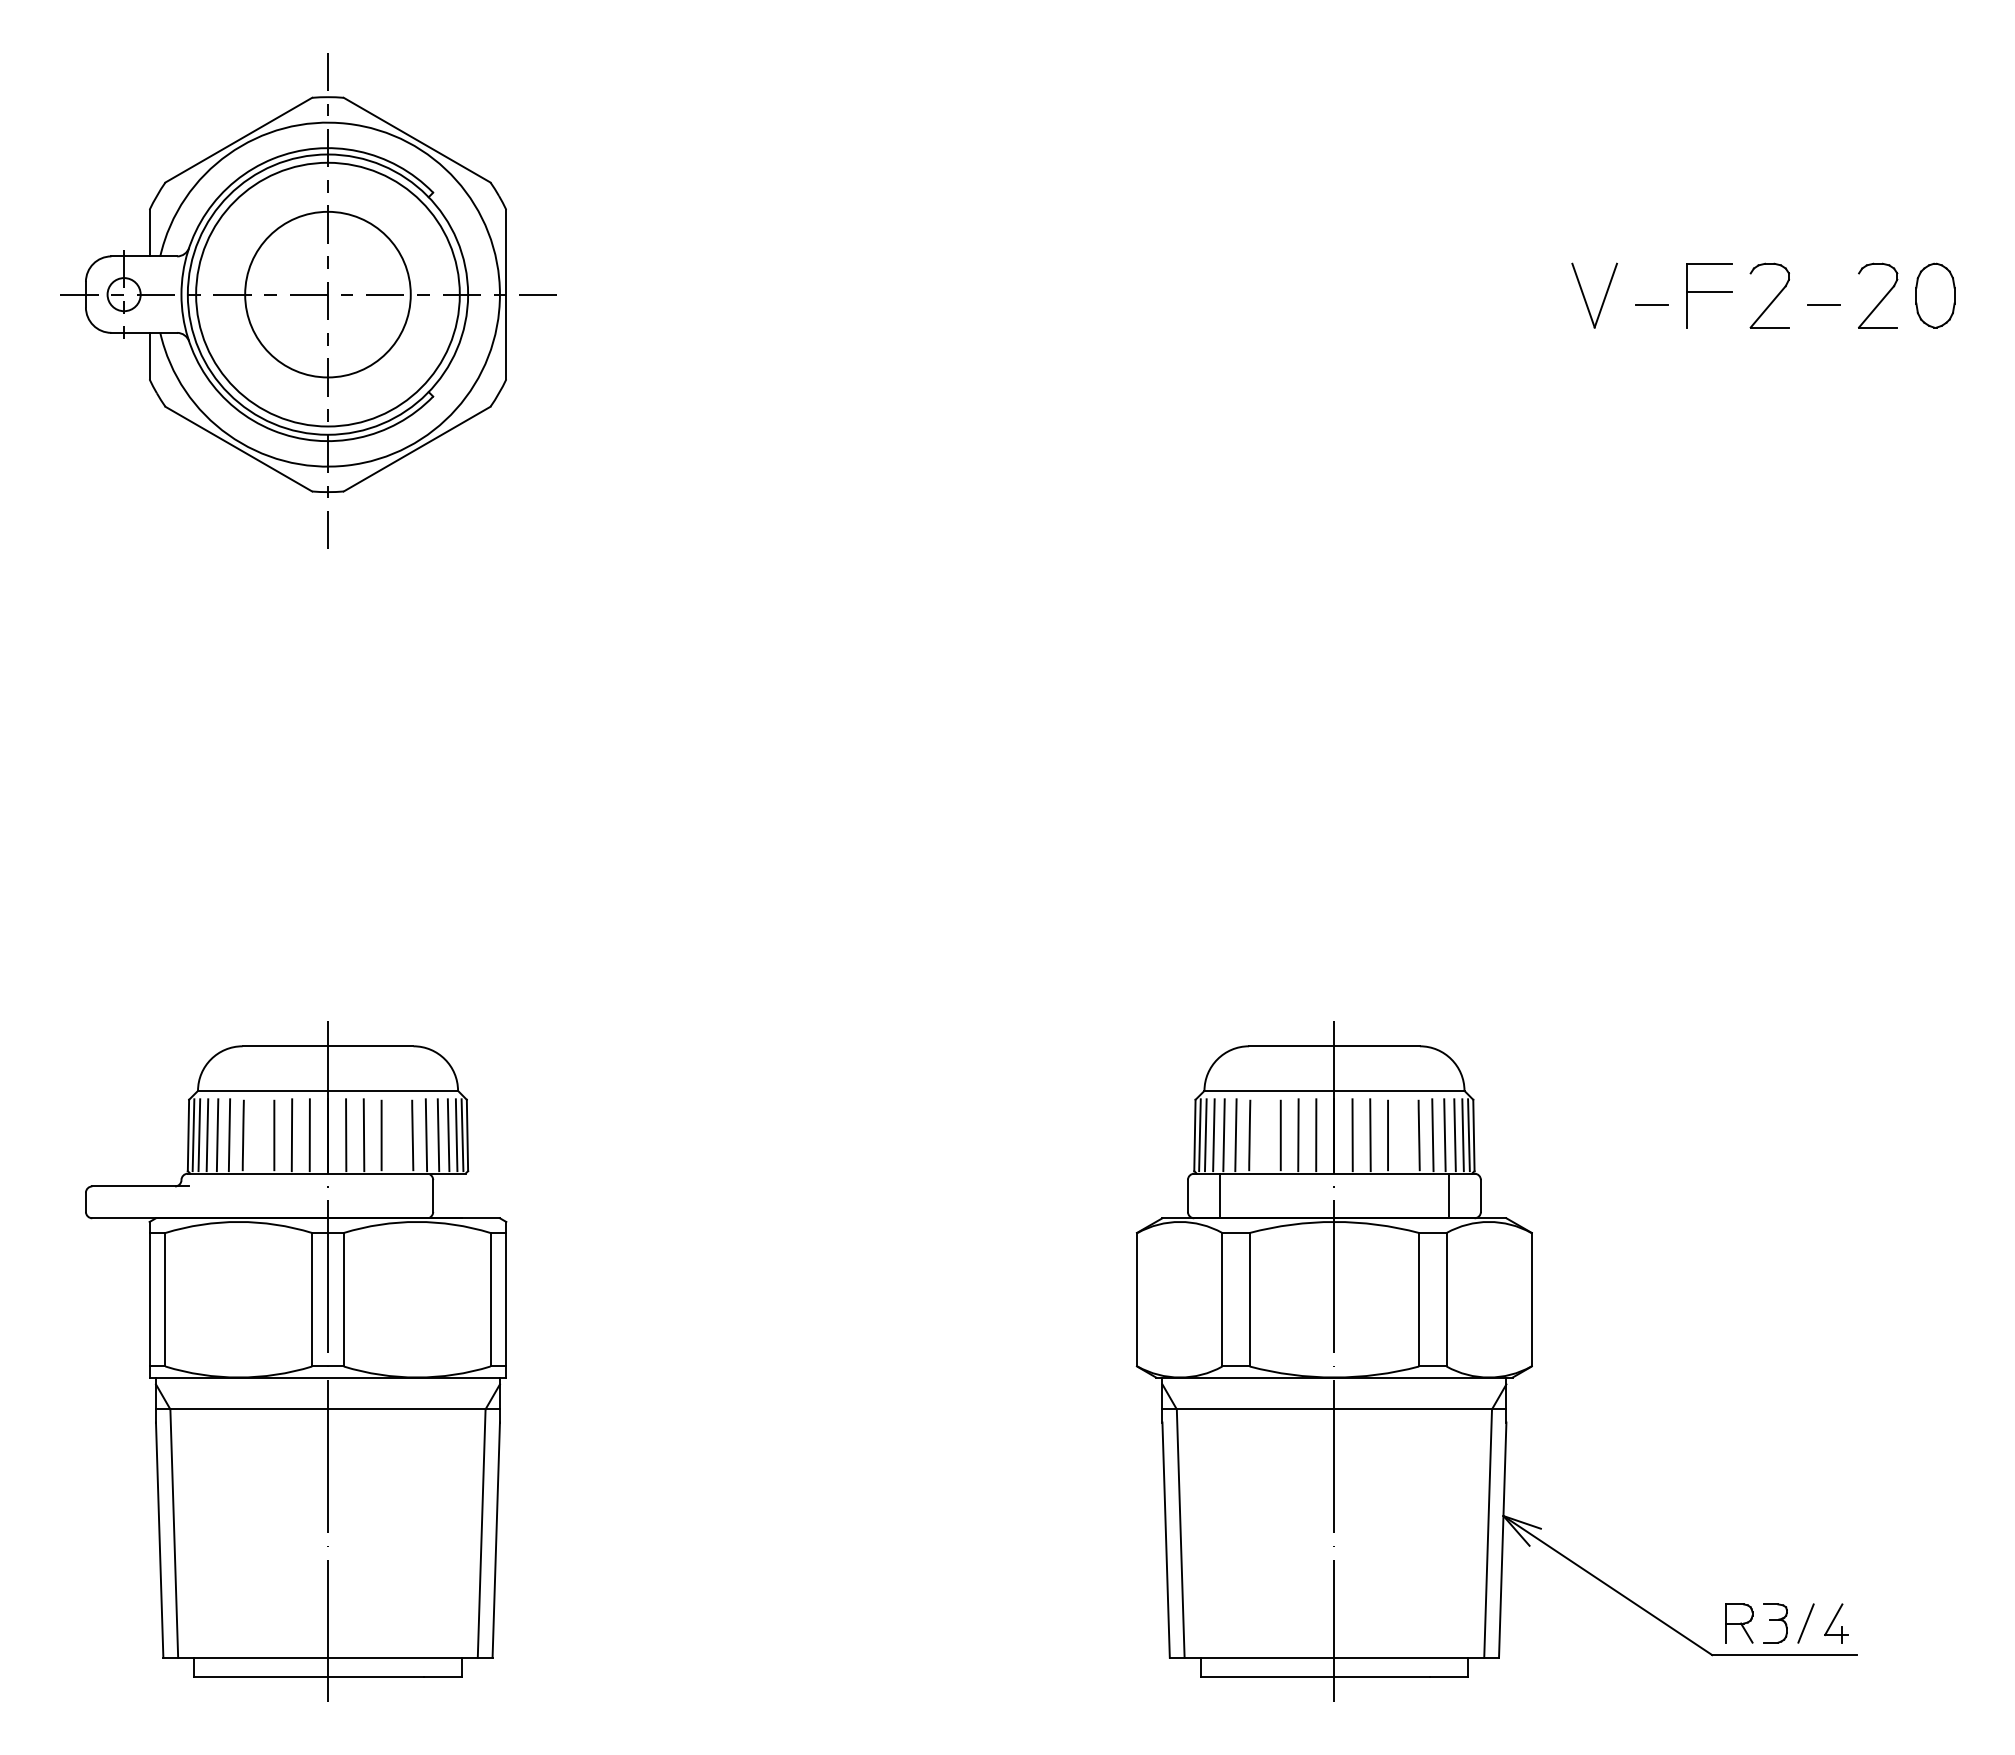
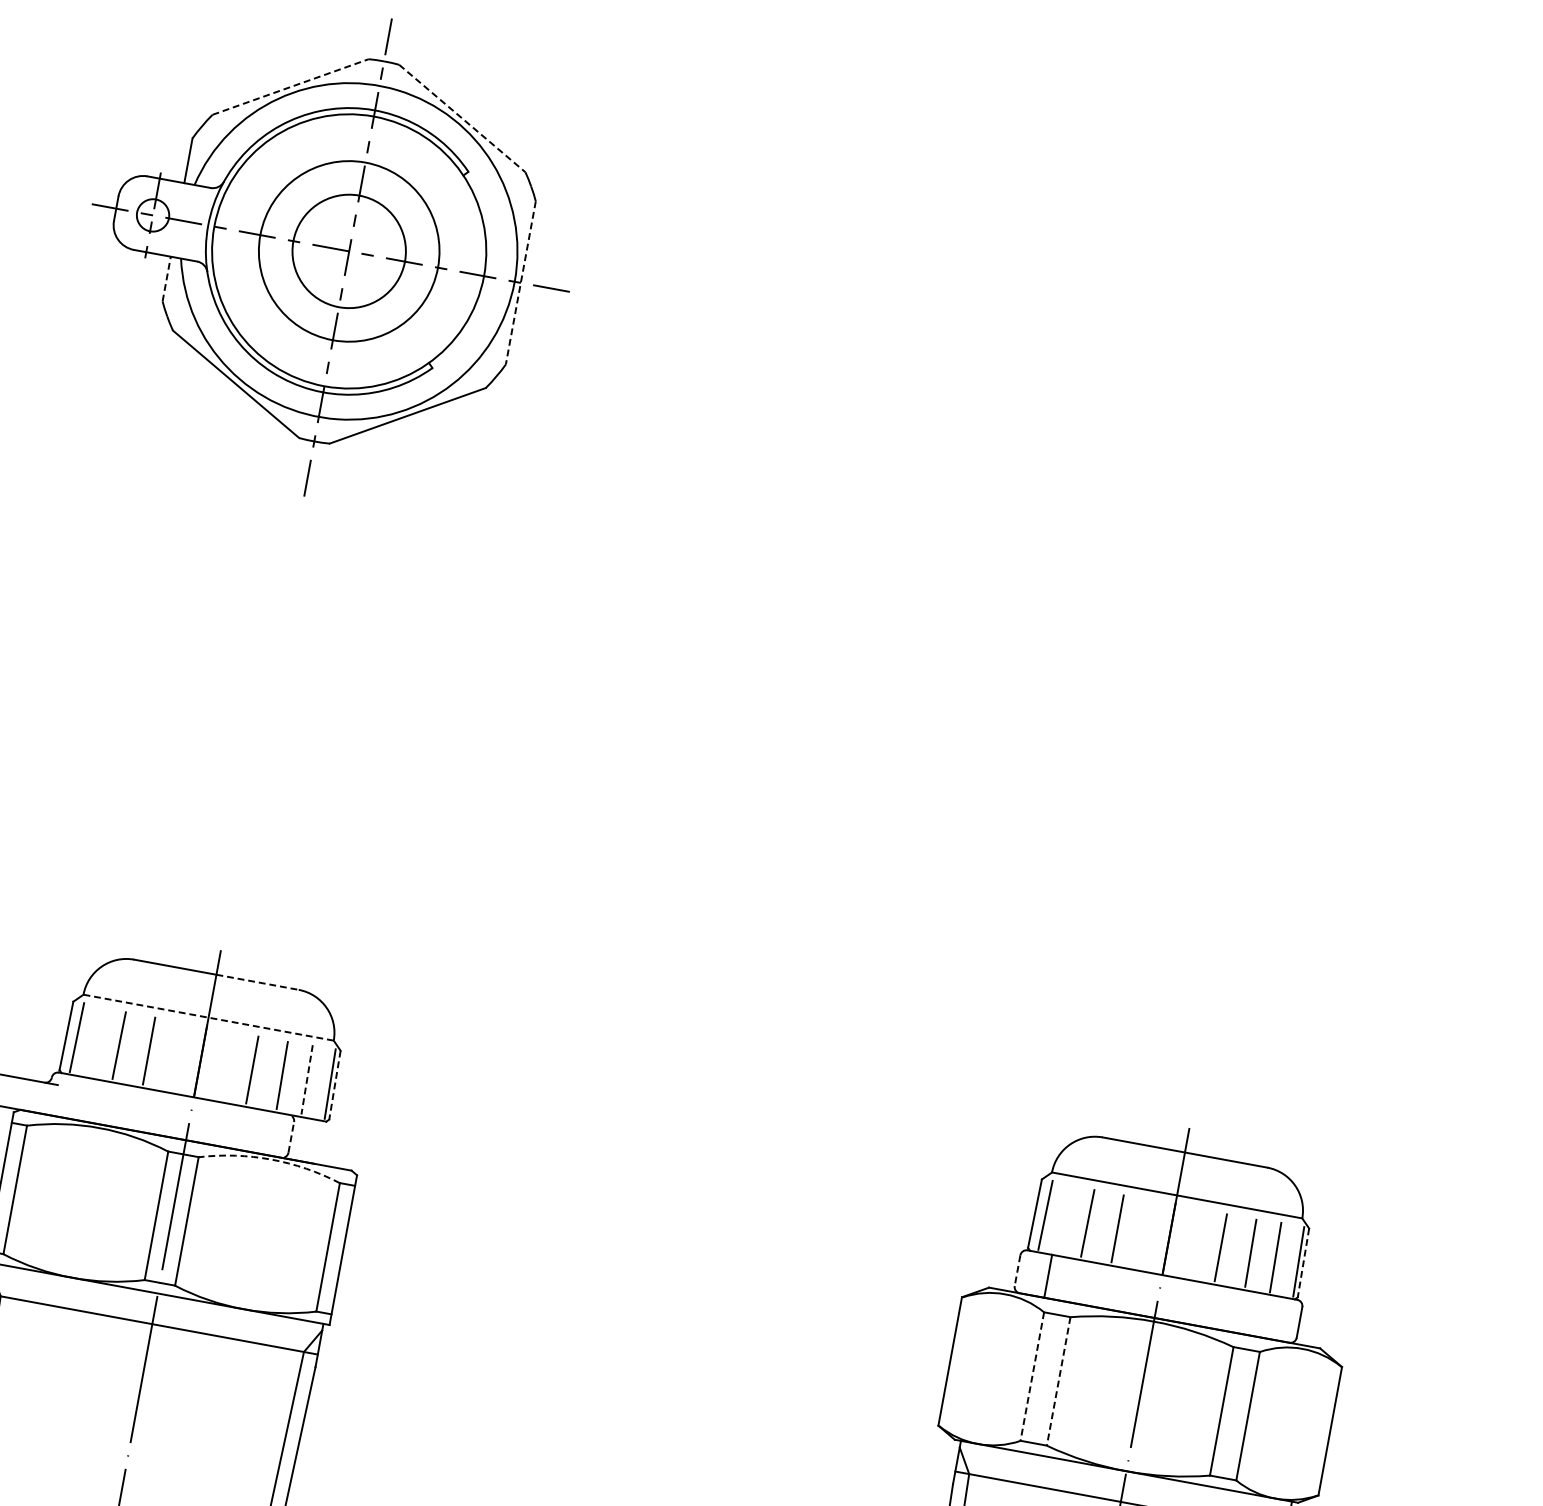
line: (238, 140) -> (290, 87), solid -> dashed
line: (417, 140) -> (462, 118), solid -> dashed
circle: (327, 294) -> (348, 251), size x0.7
circle: (327, 294) -> (348, 251), size x0.7
line: (506, 294) -> (521, 282), solid -> dashed
line: (149, 355) -> (166, 278), solid -> dashed
line: (370, 1046) -> (257, 982), solid -> dashed
line: (328, 1090) -> (209, 1017), solid -> dashed
line: (193, 1135) -> (71, 1036), removed
line: (207, 1135) -> (84, 1039), removed
line: (217, 1135) -> (94, 1041), removed
line: (229, 1135) -> (105, 1043), removed
line: (291, 1135) -> (165, 1054), removed
line: (309, 1135) -> (182, 1057), removed
line: (346, 1135) -> (218, 1063), removed
line: (363, 1135) -> (234, 1066), removed
line: (426, 1135) -> (295, 1078), removed
line: (438, 1135) -> (307, 1080), solid -> dashed
line: (448, 1135) -> (316, 1081), removed
line: (456, 1135) -> (324, 1083), removed
line: (467, 1135) -> (334, 1085), solid -> dashed
line: (1199, 1135) -> (1039, 1214), removed
line: (1213, 1135) -> (1052, 1217), removed
line: (1223, 1135) -> (1062, 1218), removed
line: (1235, 1135) -> (1074, 1220), removed
line: (1298, 1135) -> (1134, 1232), removed
line: (1316, 1135) -> (1151, 1235), removed
line: (1352, 1135) -> (1186, 1241), removed
line: (1370, 1135) -> (1203, 1244), removed
line: (1432, 1135) -> (1263, 1255), removed
line: (1454, 1135) -> (1284, 1259), removed
line: (1462, 1135) -> (1292, 1260), removed
line: (1473, 1135) -> (1303, 1262), solid -> dashed
line: (433, 1195) -> (291, 1136), solid -> dashed
line: (1187, 1195) -> (1017, 1270), solid -> dashed
line: (1449, 1195) -> (1269, 1316), removed
arc: (417, 1221) -> (271, 1159), solid -> dashed
line: (1222, 1299) -> (1032, 1376), solid -> dashed
line: (1249, 1299) -> (1058, 1381), solid -> dashed

